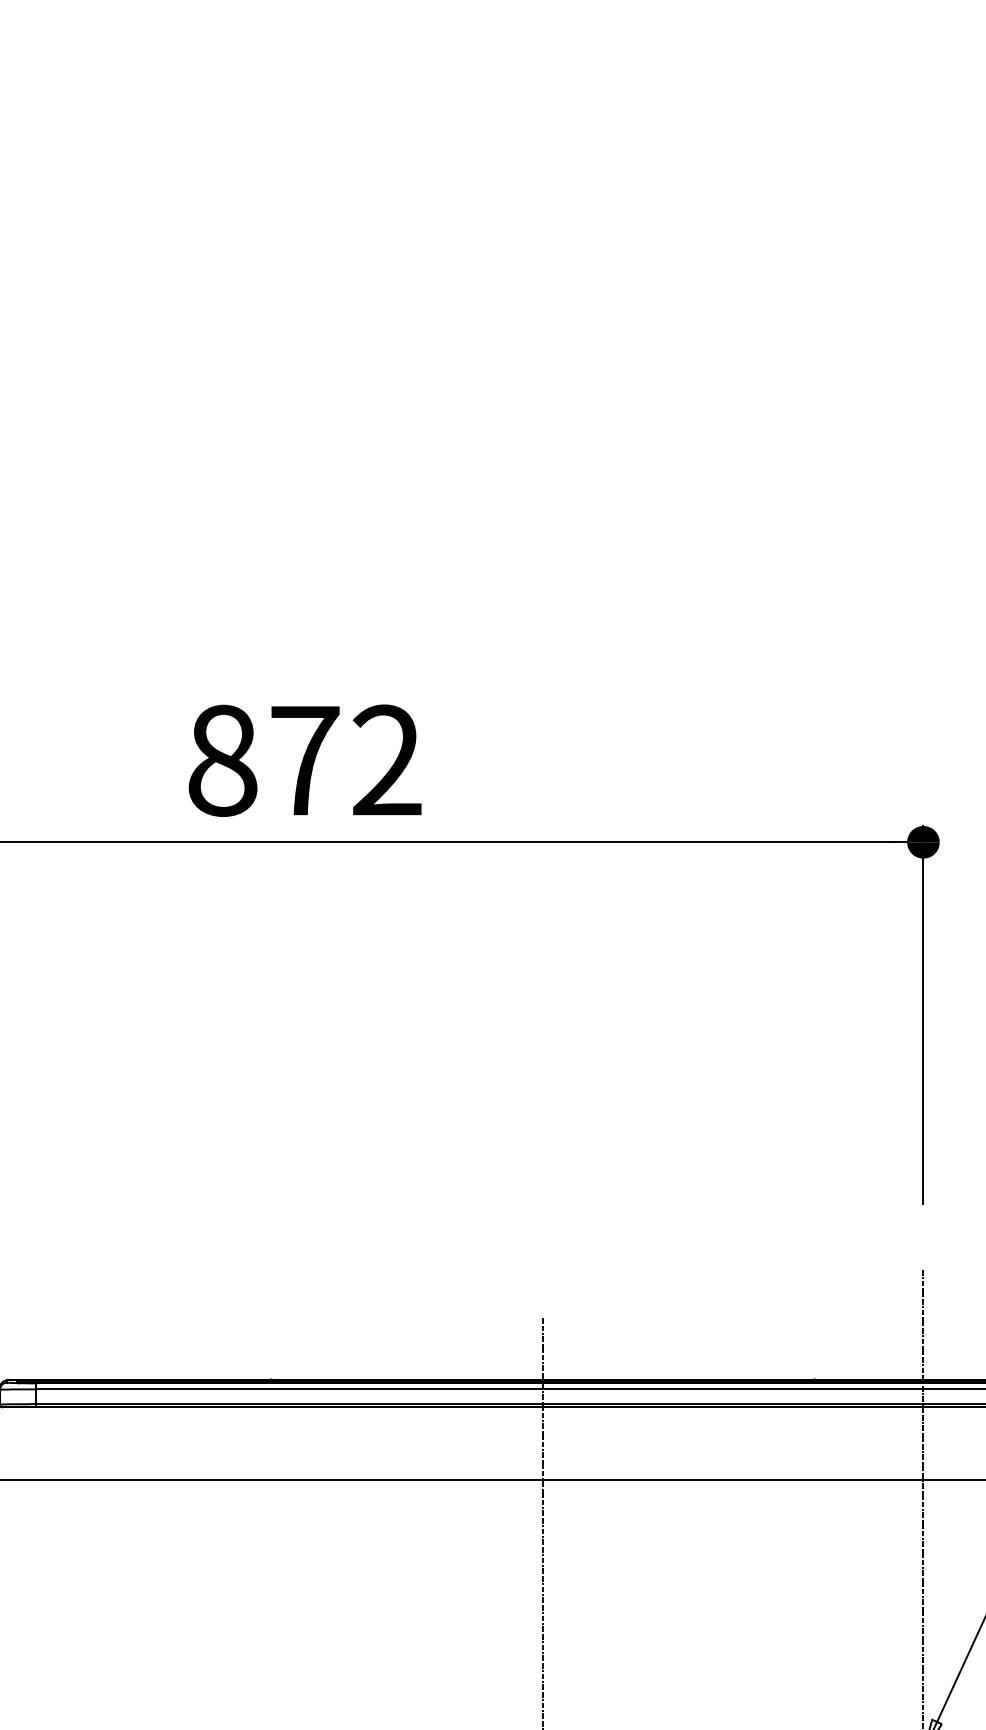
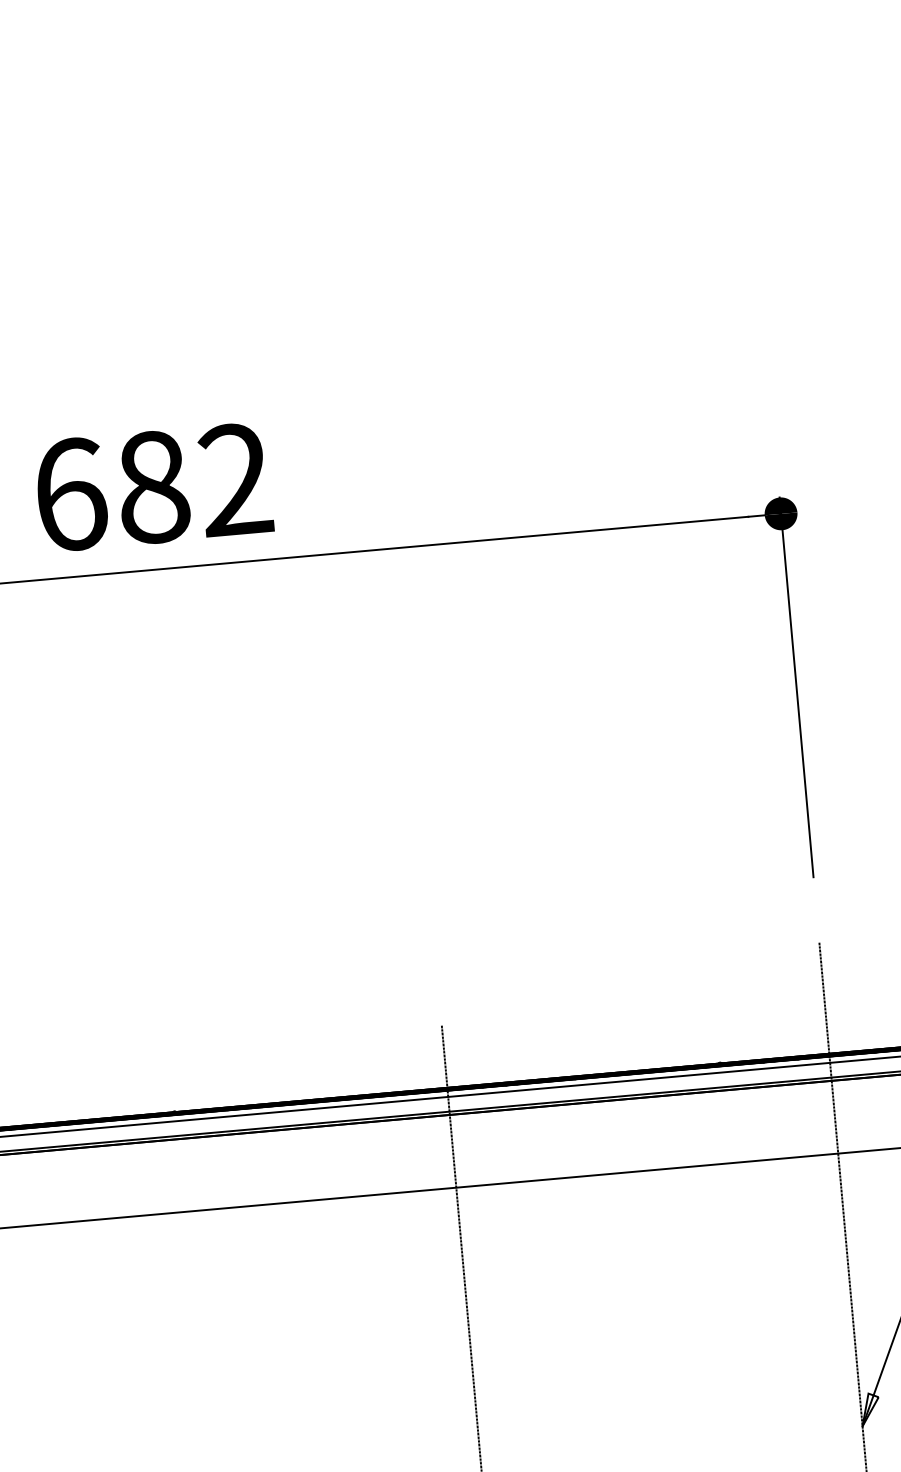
text: (263, 760) -> (111, 490), 872 -> 682

